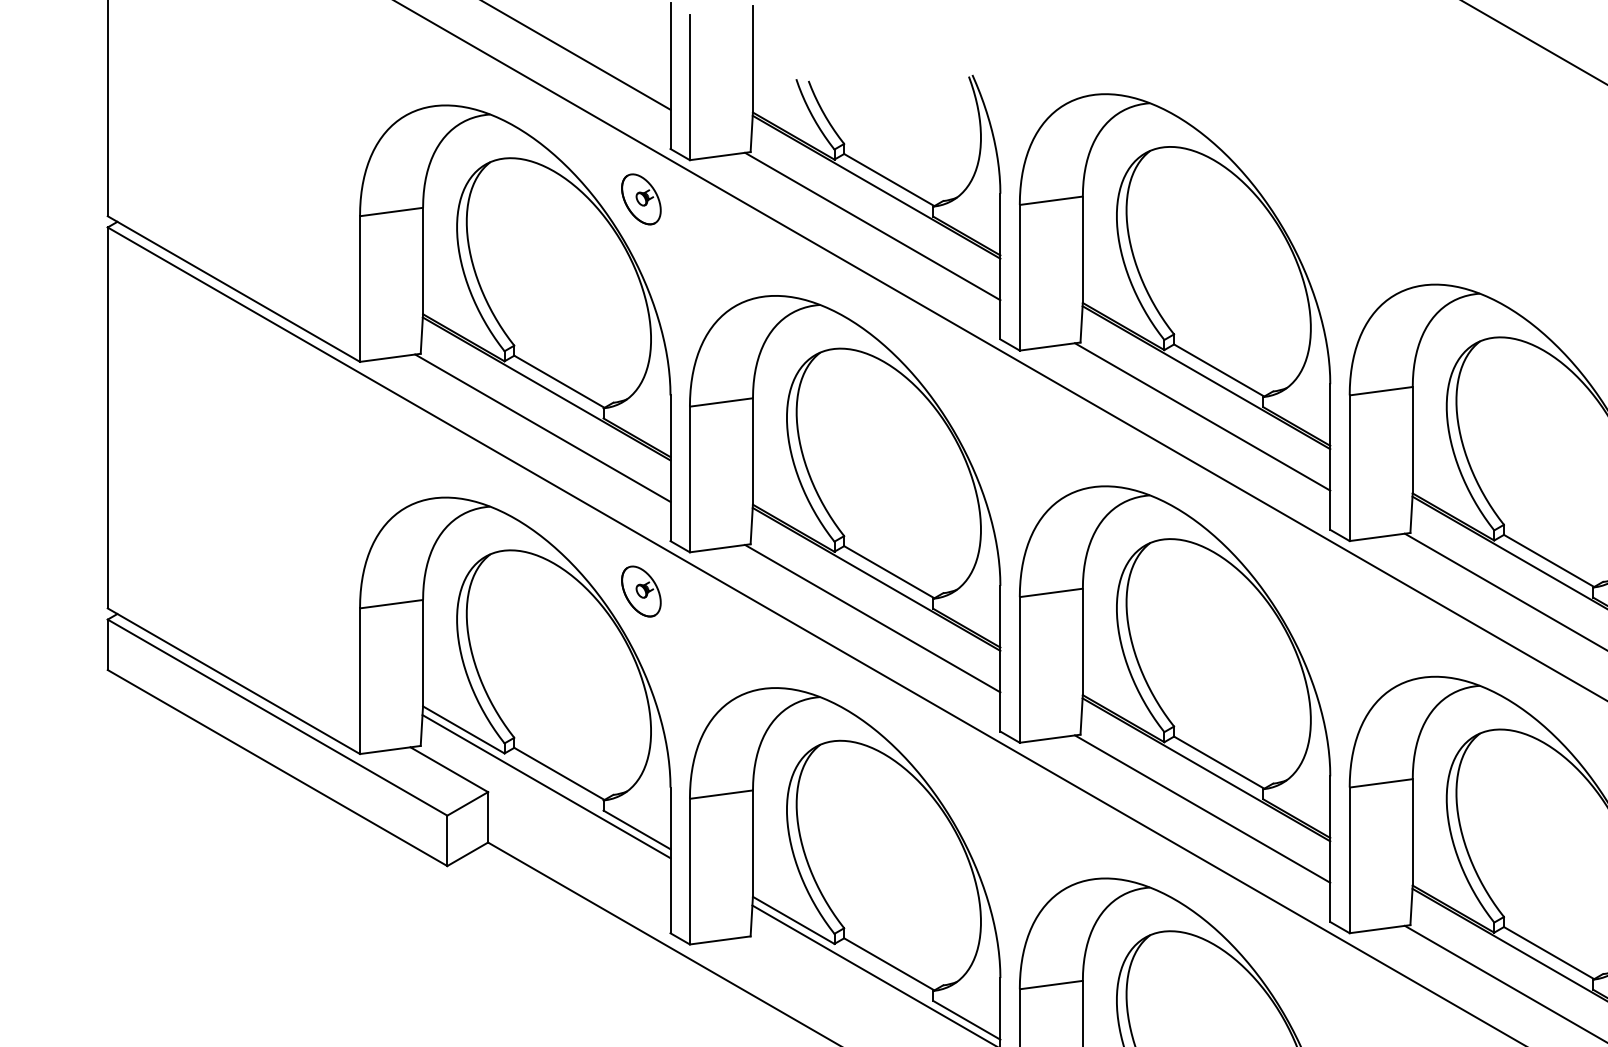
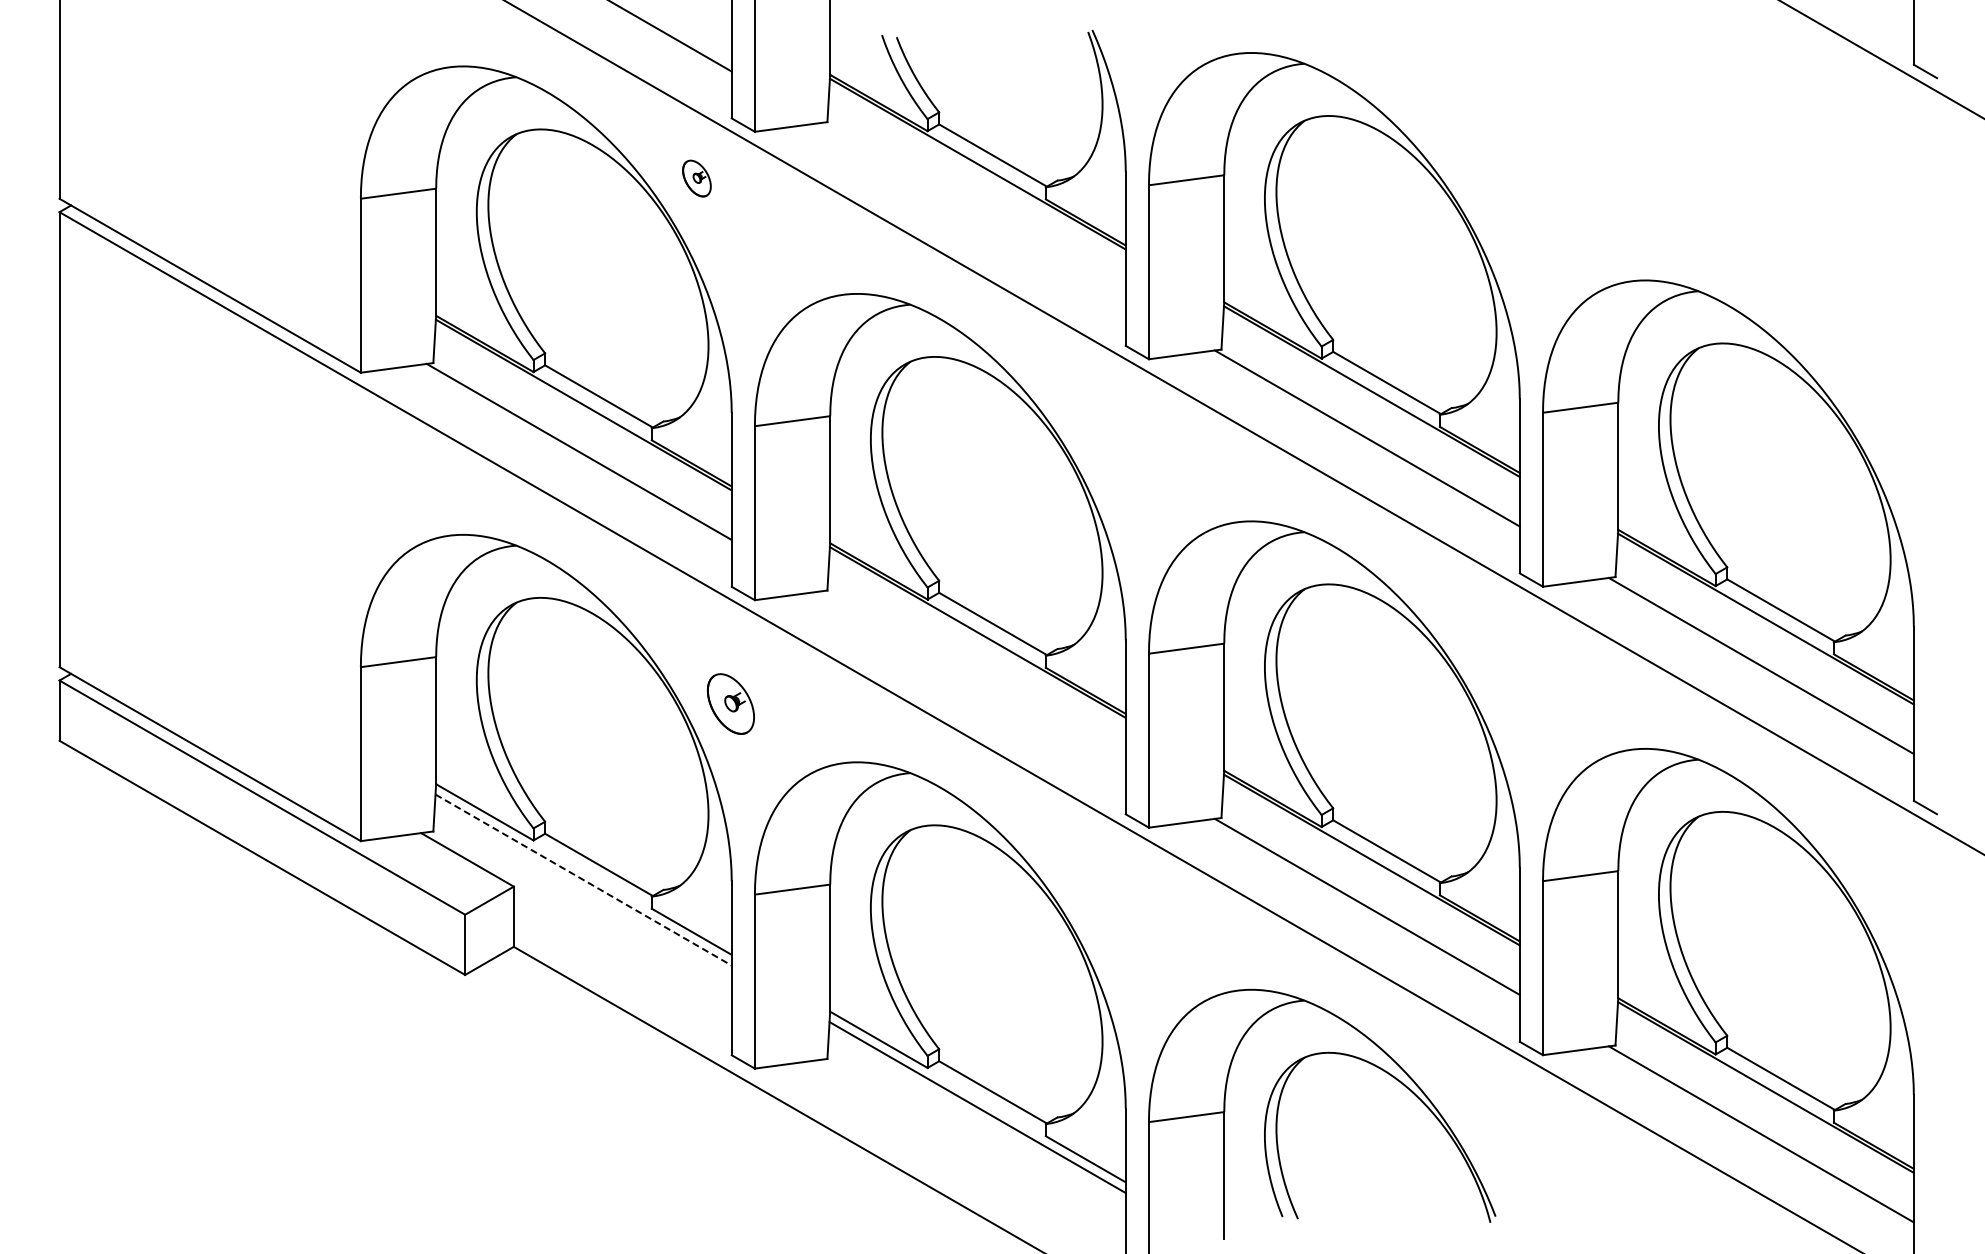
part: (641, 199) -> (696, 178), size x0.6
line: (872, 226) -> (972, 211), removed
part: (641, 591) -> (730, 703), moved
line: (872, 618) -> (972, 679), removed
line: (547, 786) -> (584, 880), solid -> dashed

